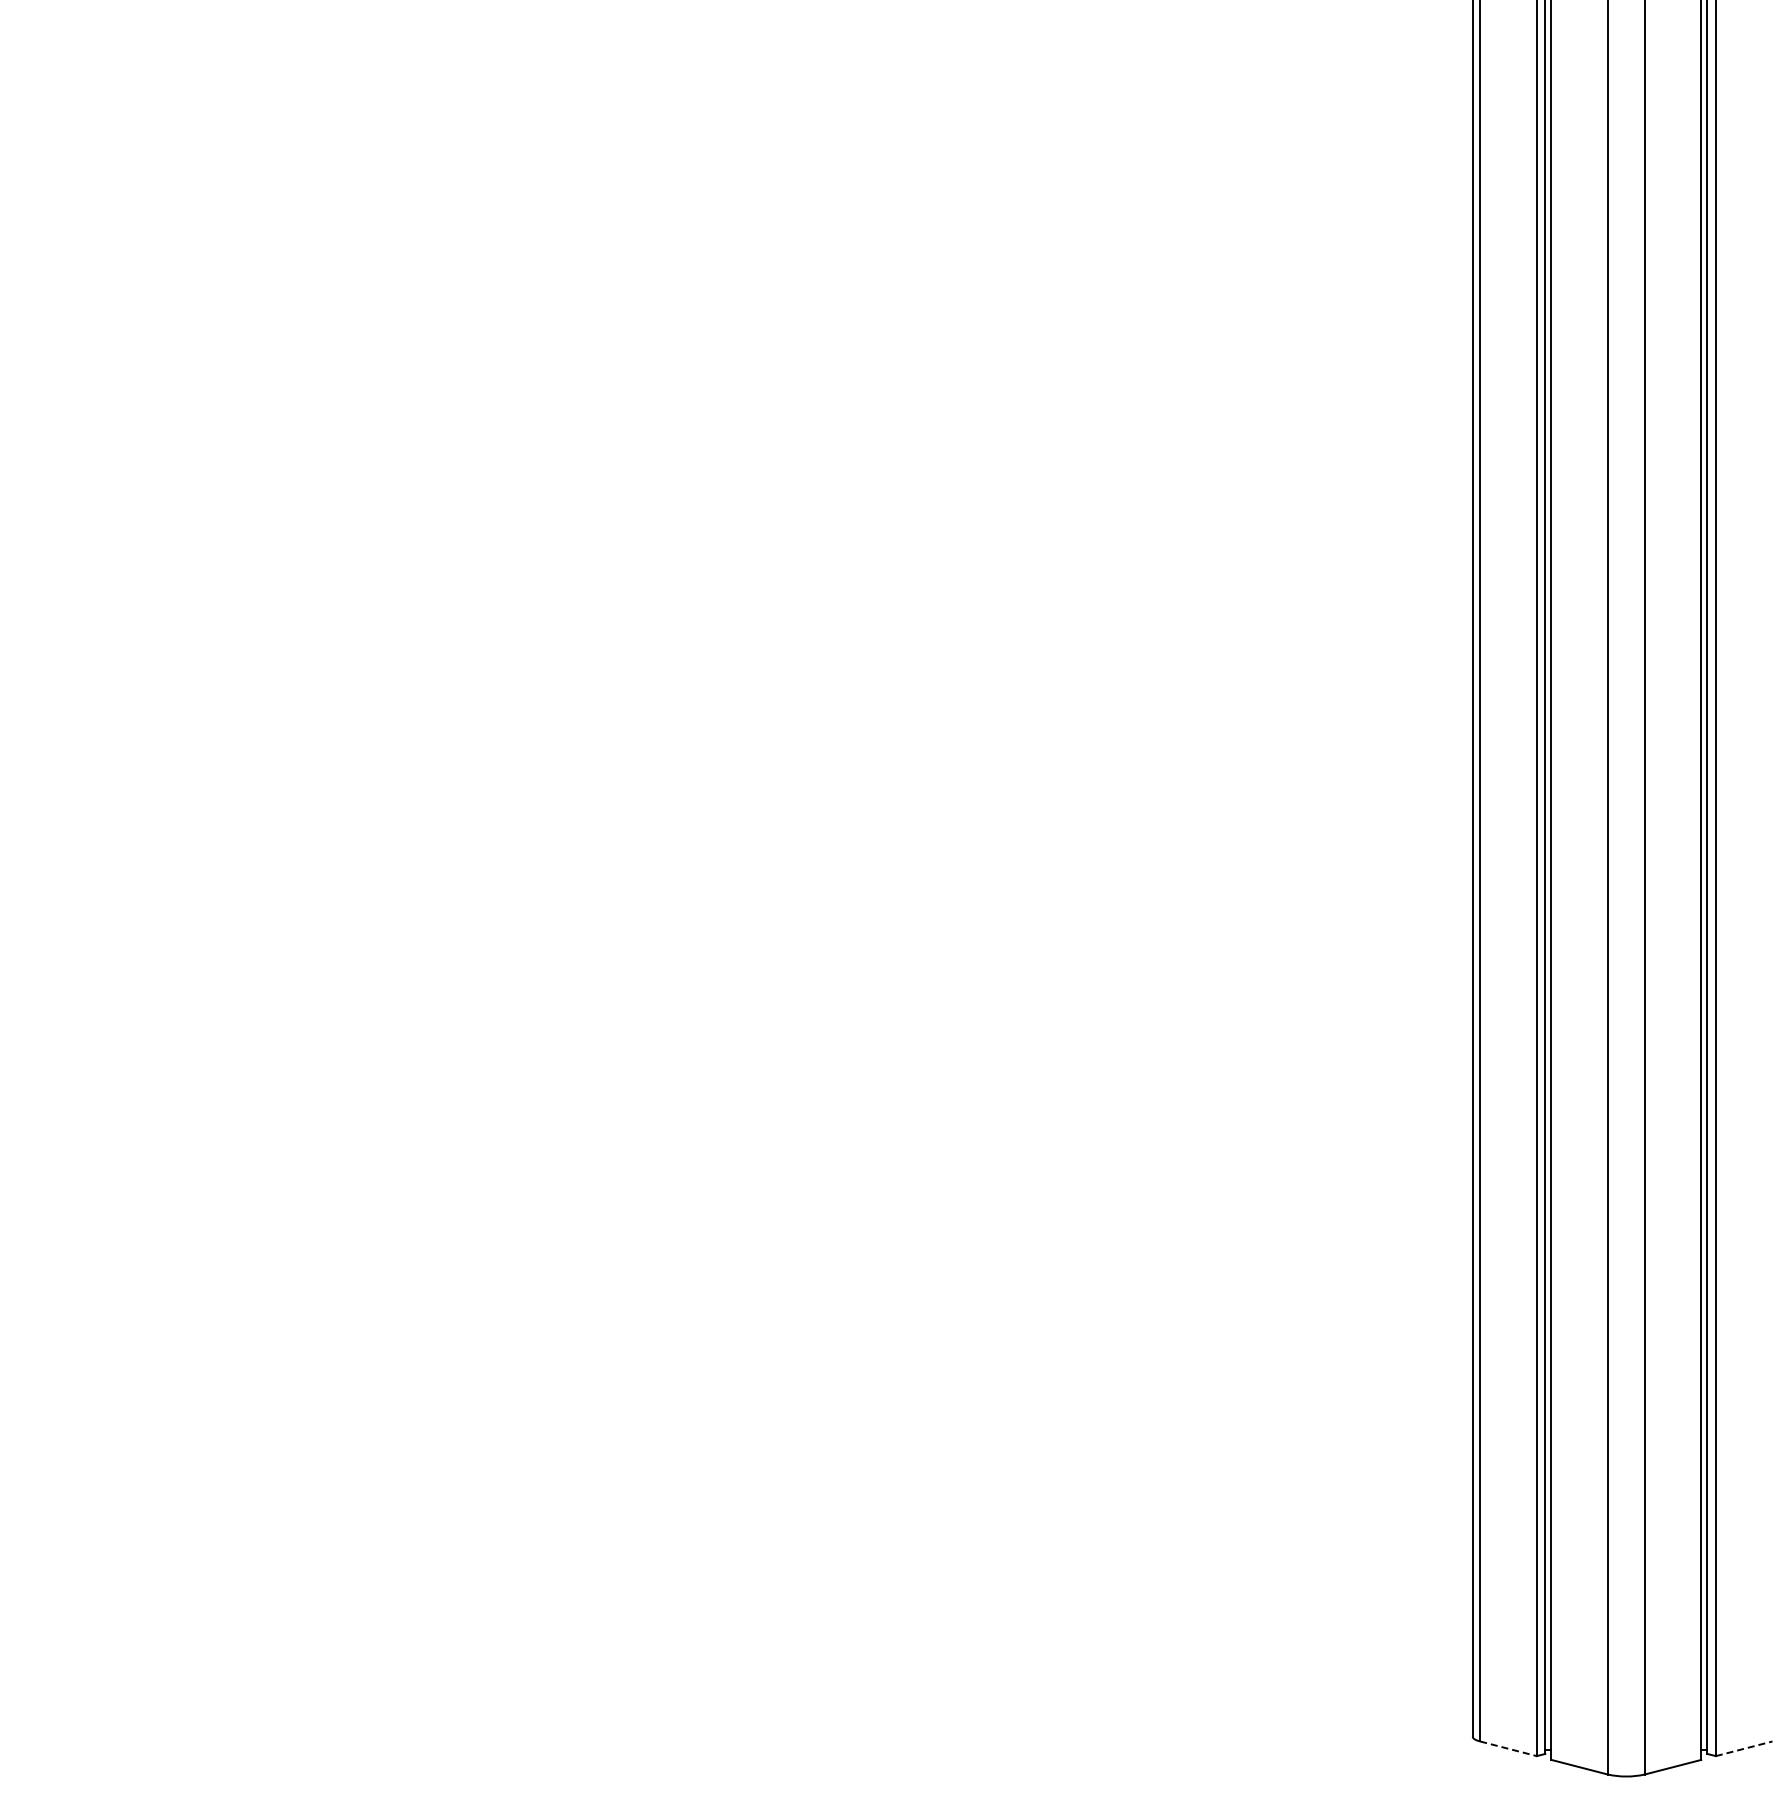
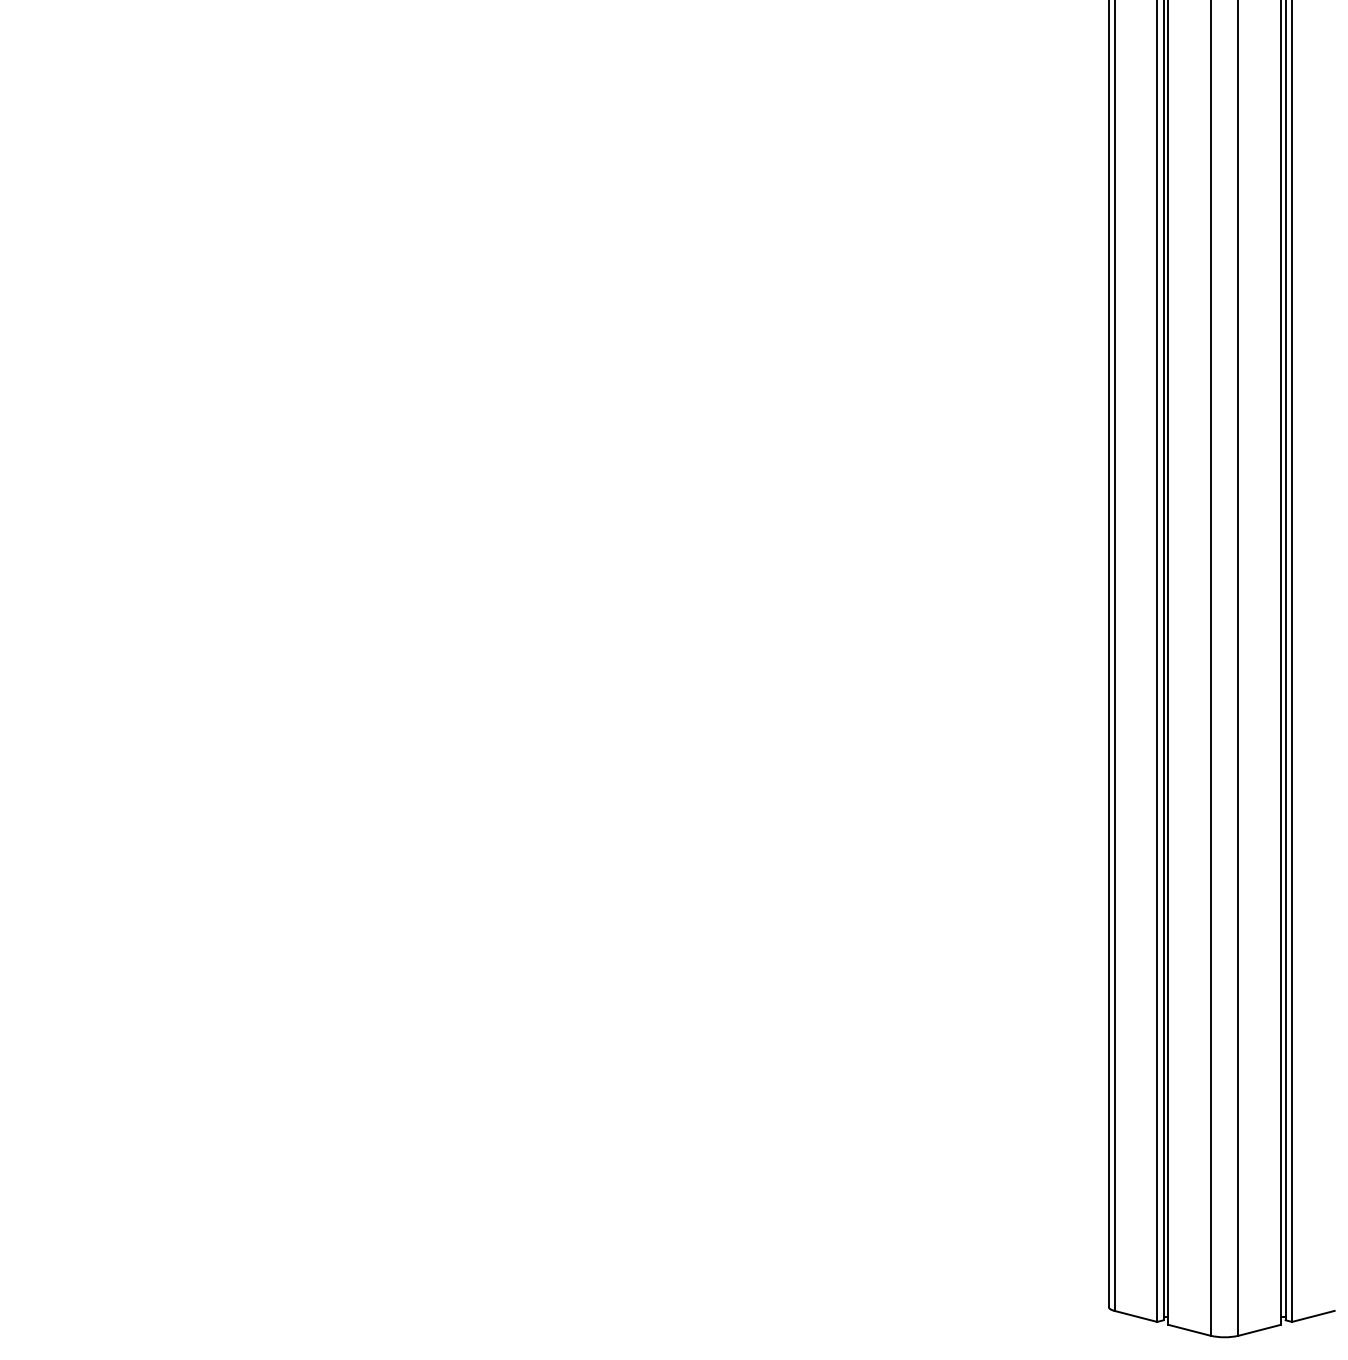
line: (1508, 1748) -> (1135, 1316), dashed -> solid
line: (1744, 1748) -> (1313, 1316), dashed -> solid

